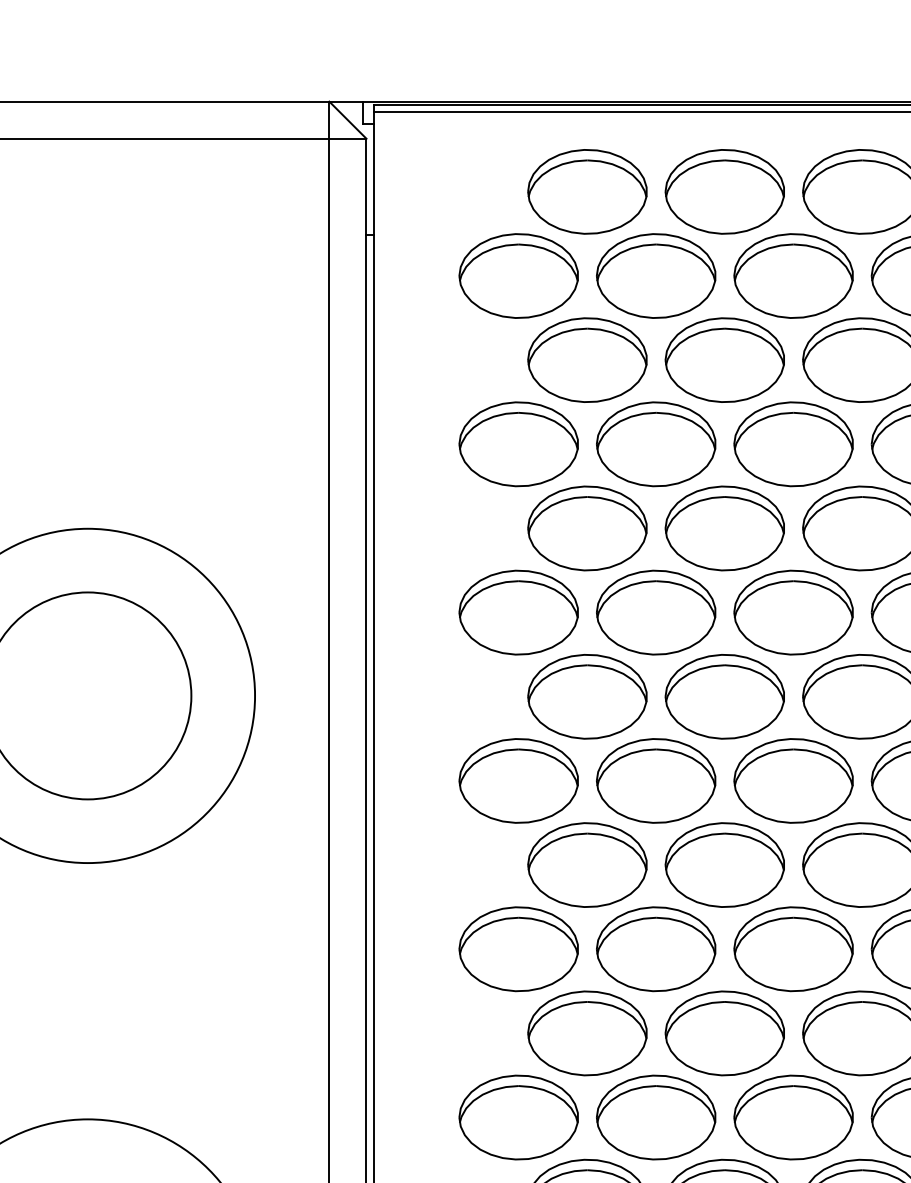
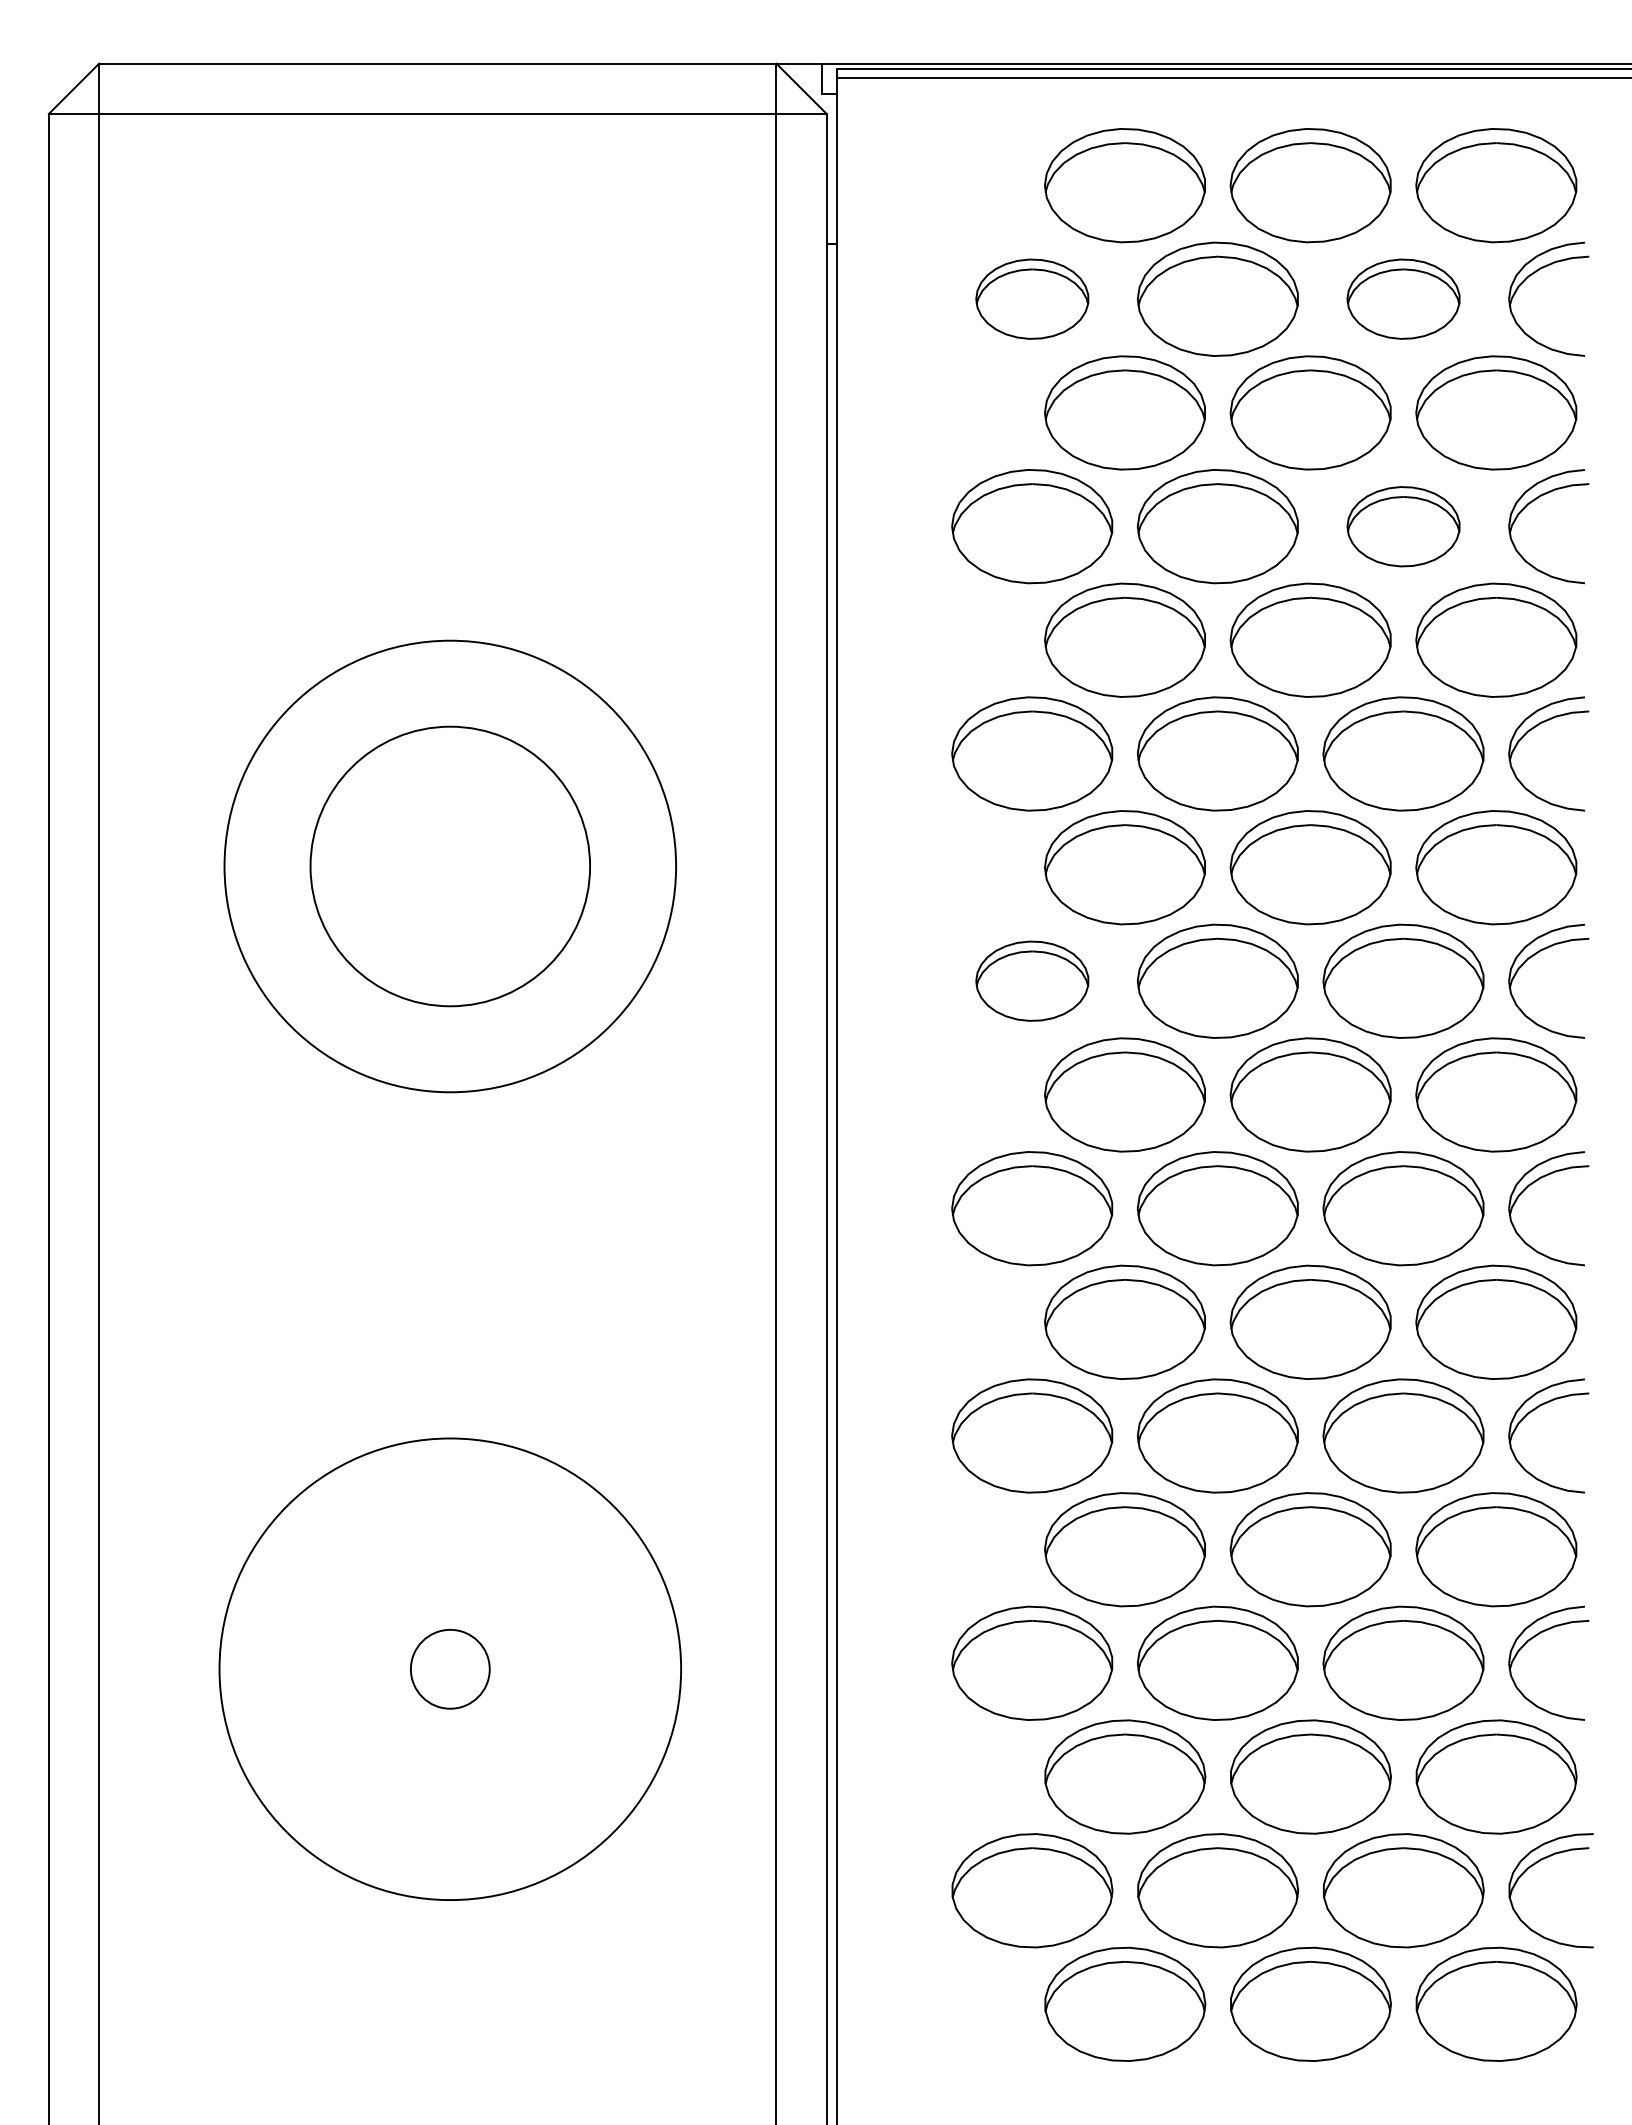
part: (518, 275) -> (1032, 298), size x0.7
part: (793, 275) -> (1403, 298), size x0.7
part: (793, 444) -> (1403, 526), size x0.7
part: (518, 780) -> (1032, 980), size x0.7

